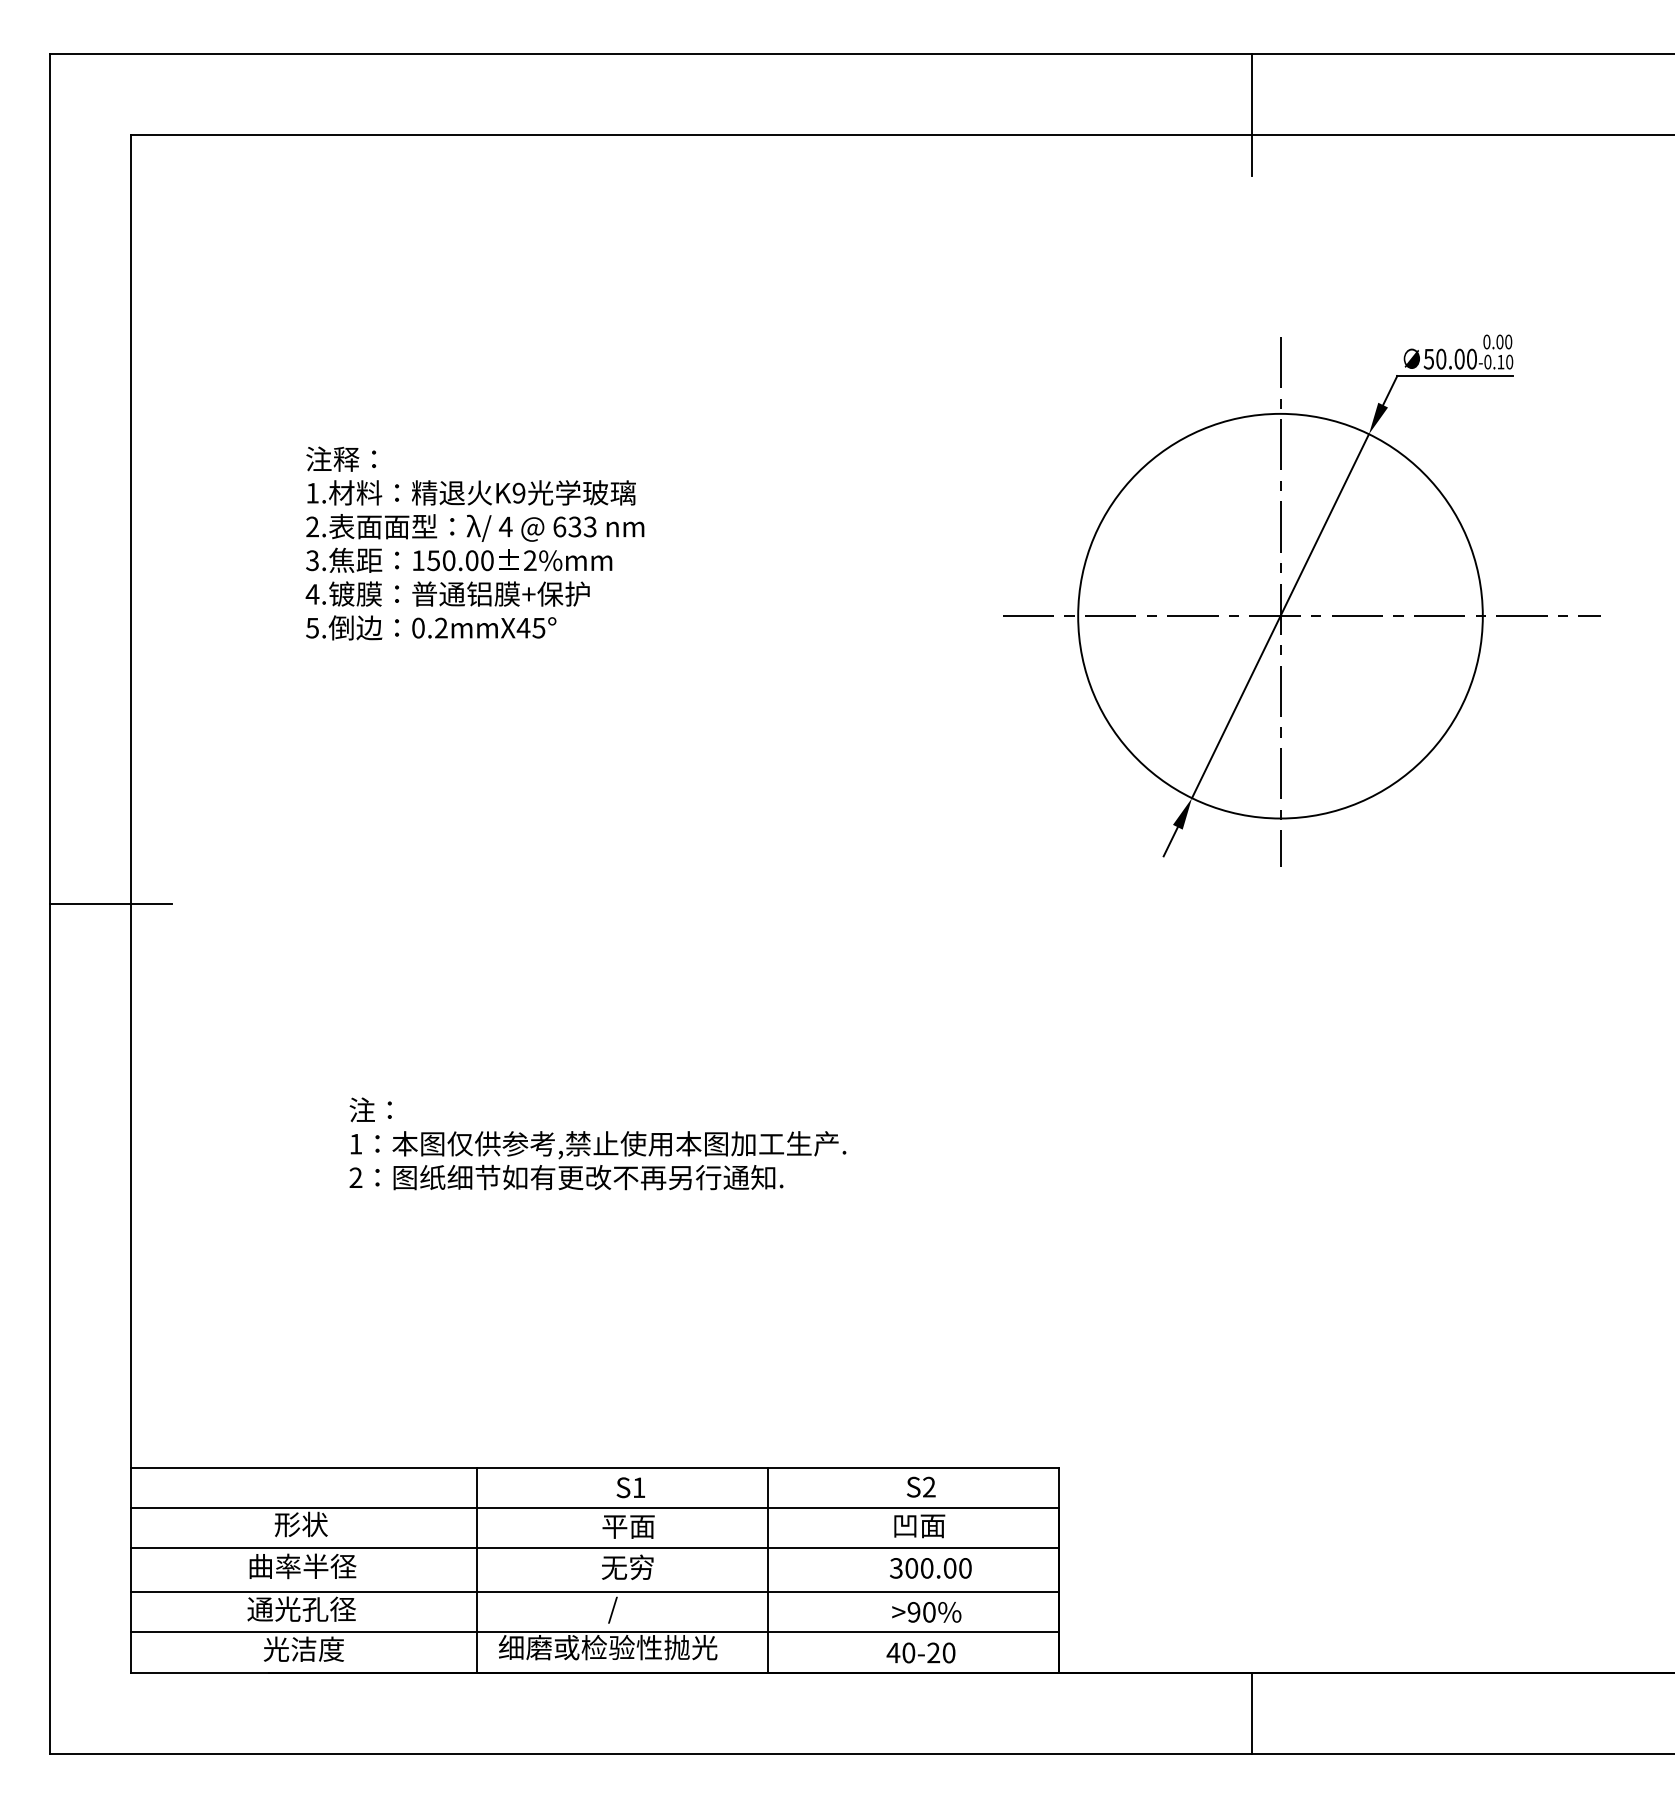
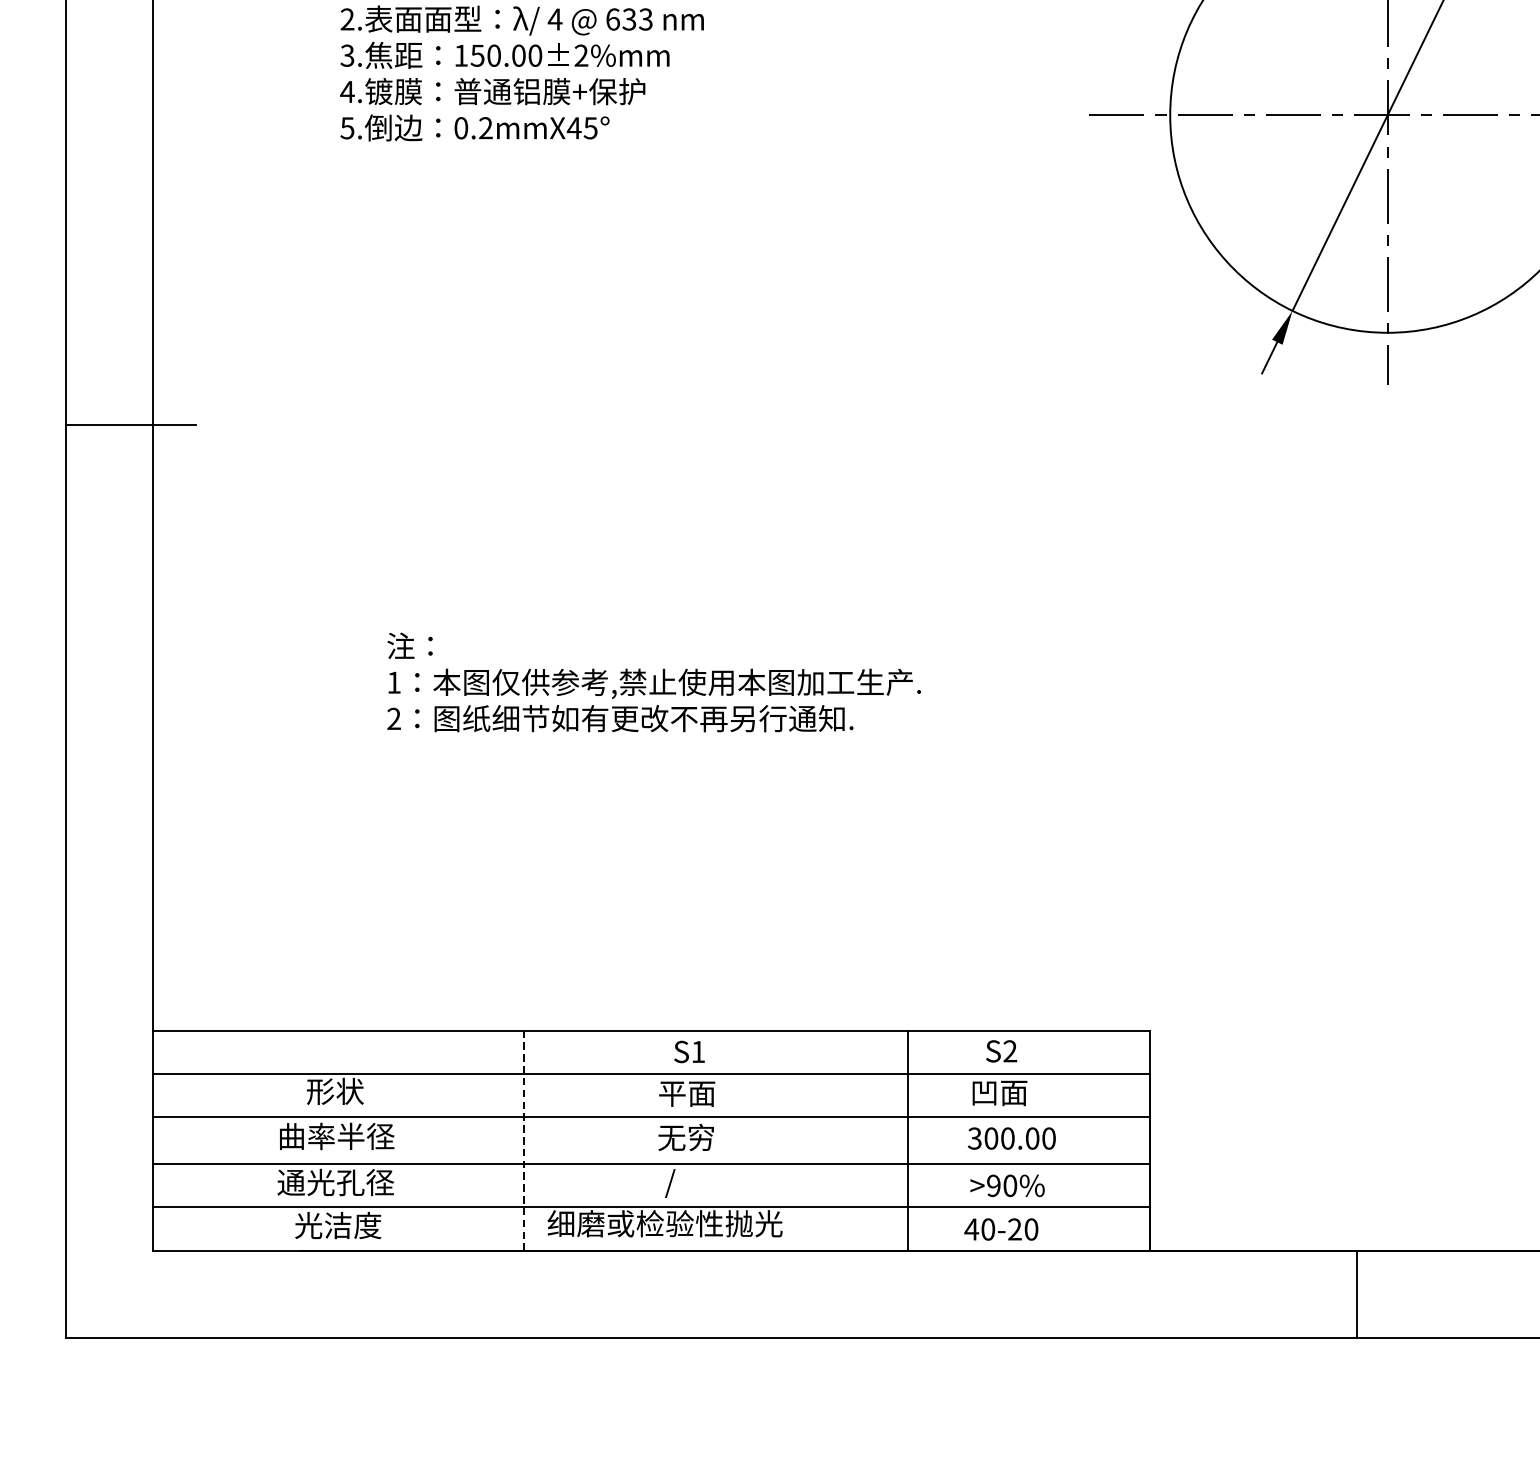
line: (767, 1569) -> (907, 1139), moved
line: (476, 1570) -> (523, 1140), solid -> dashed

